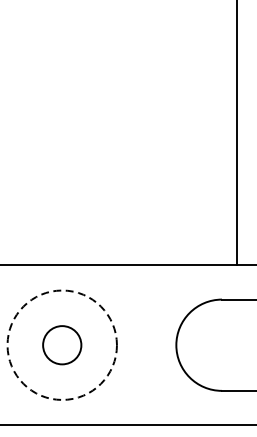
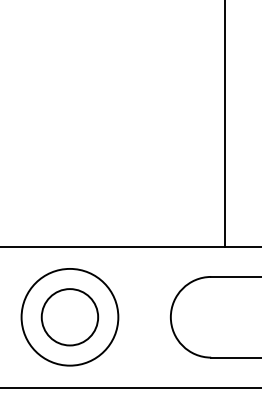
circle: (61, 344) -> (69, 316), dashed -> solid
circle: (61, 345) -> (69, 317), size x1.67

